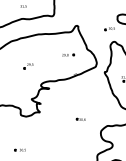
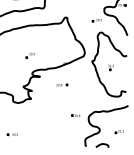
part: (68, 54) -> (62, 84), moved
part: (28, 66) -> (30, 55), moved
part: (80, 119) -> (75, 115), moved

